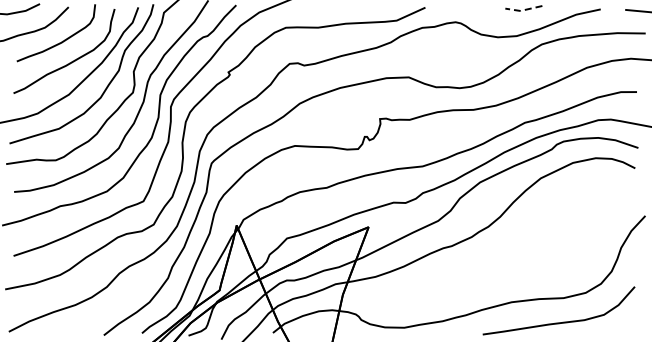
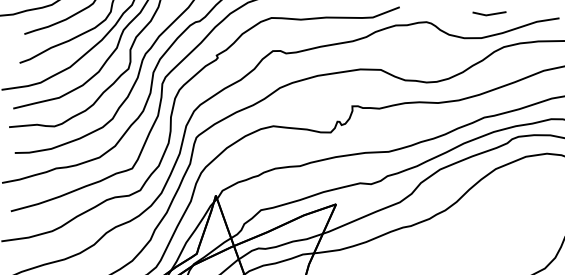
line: (523, 10) -> (489, 15), dashed -> solid

